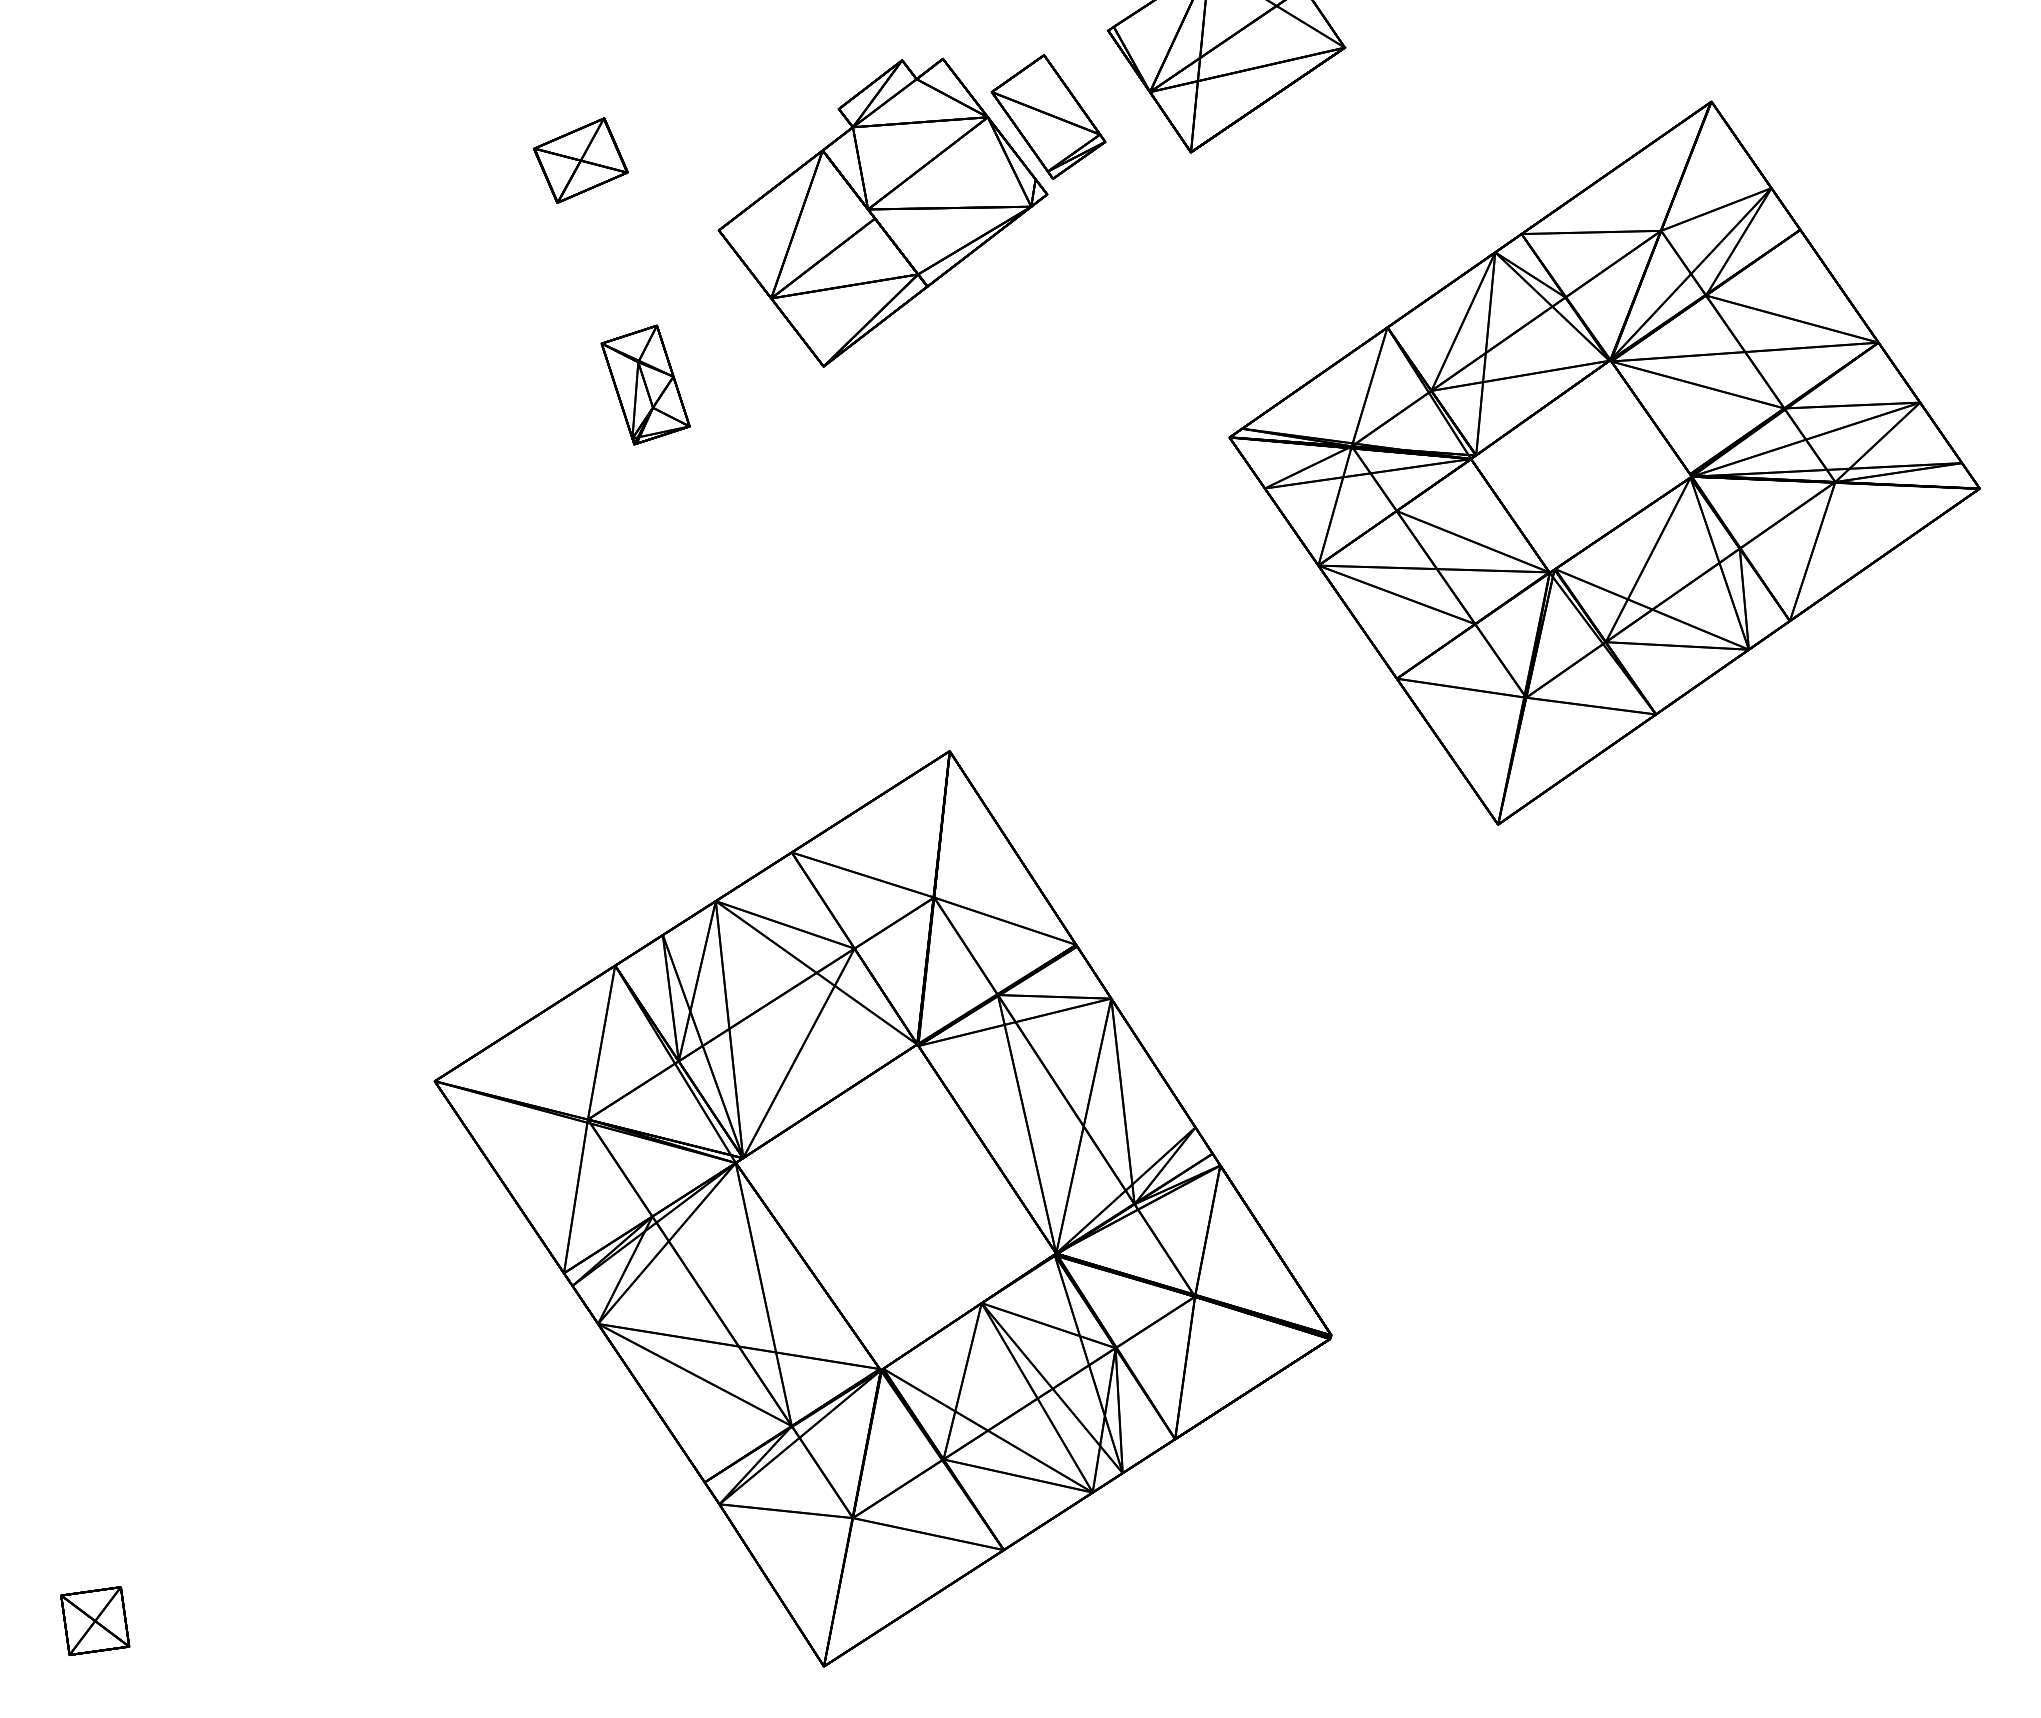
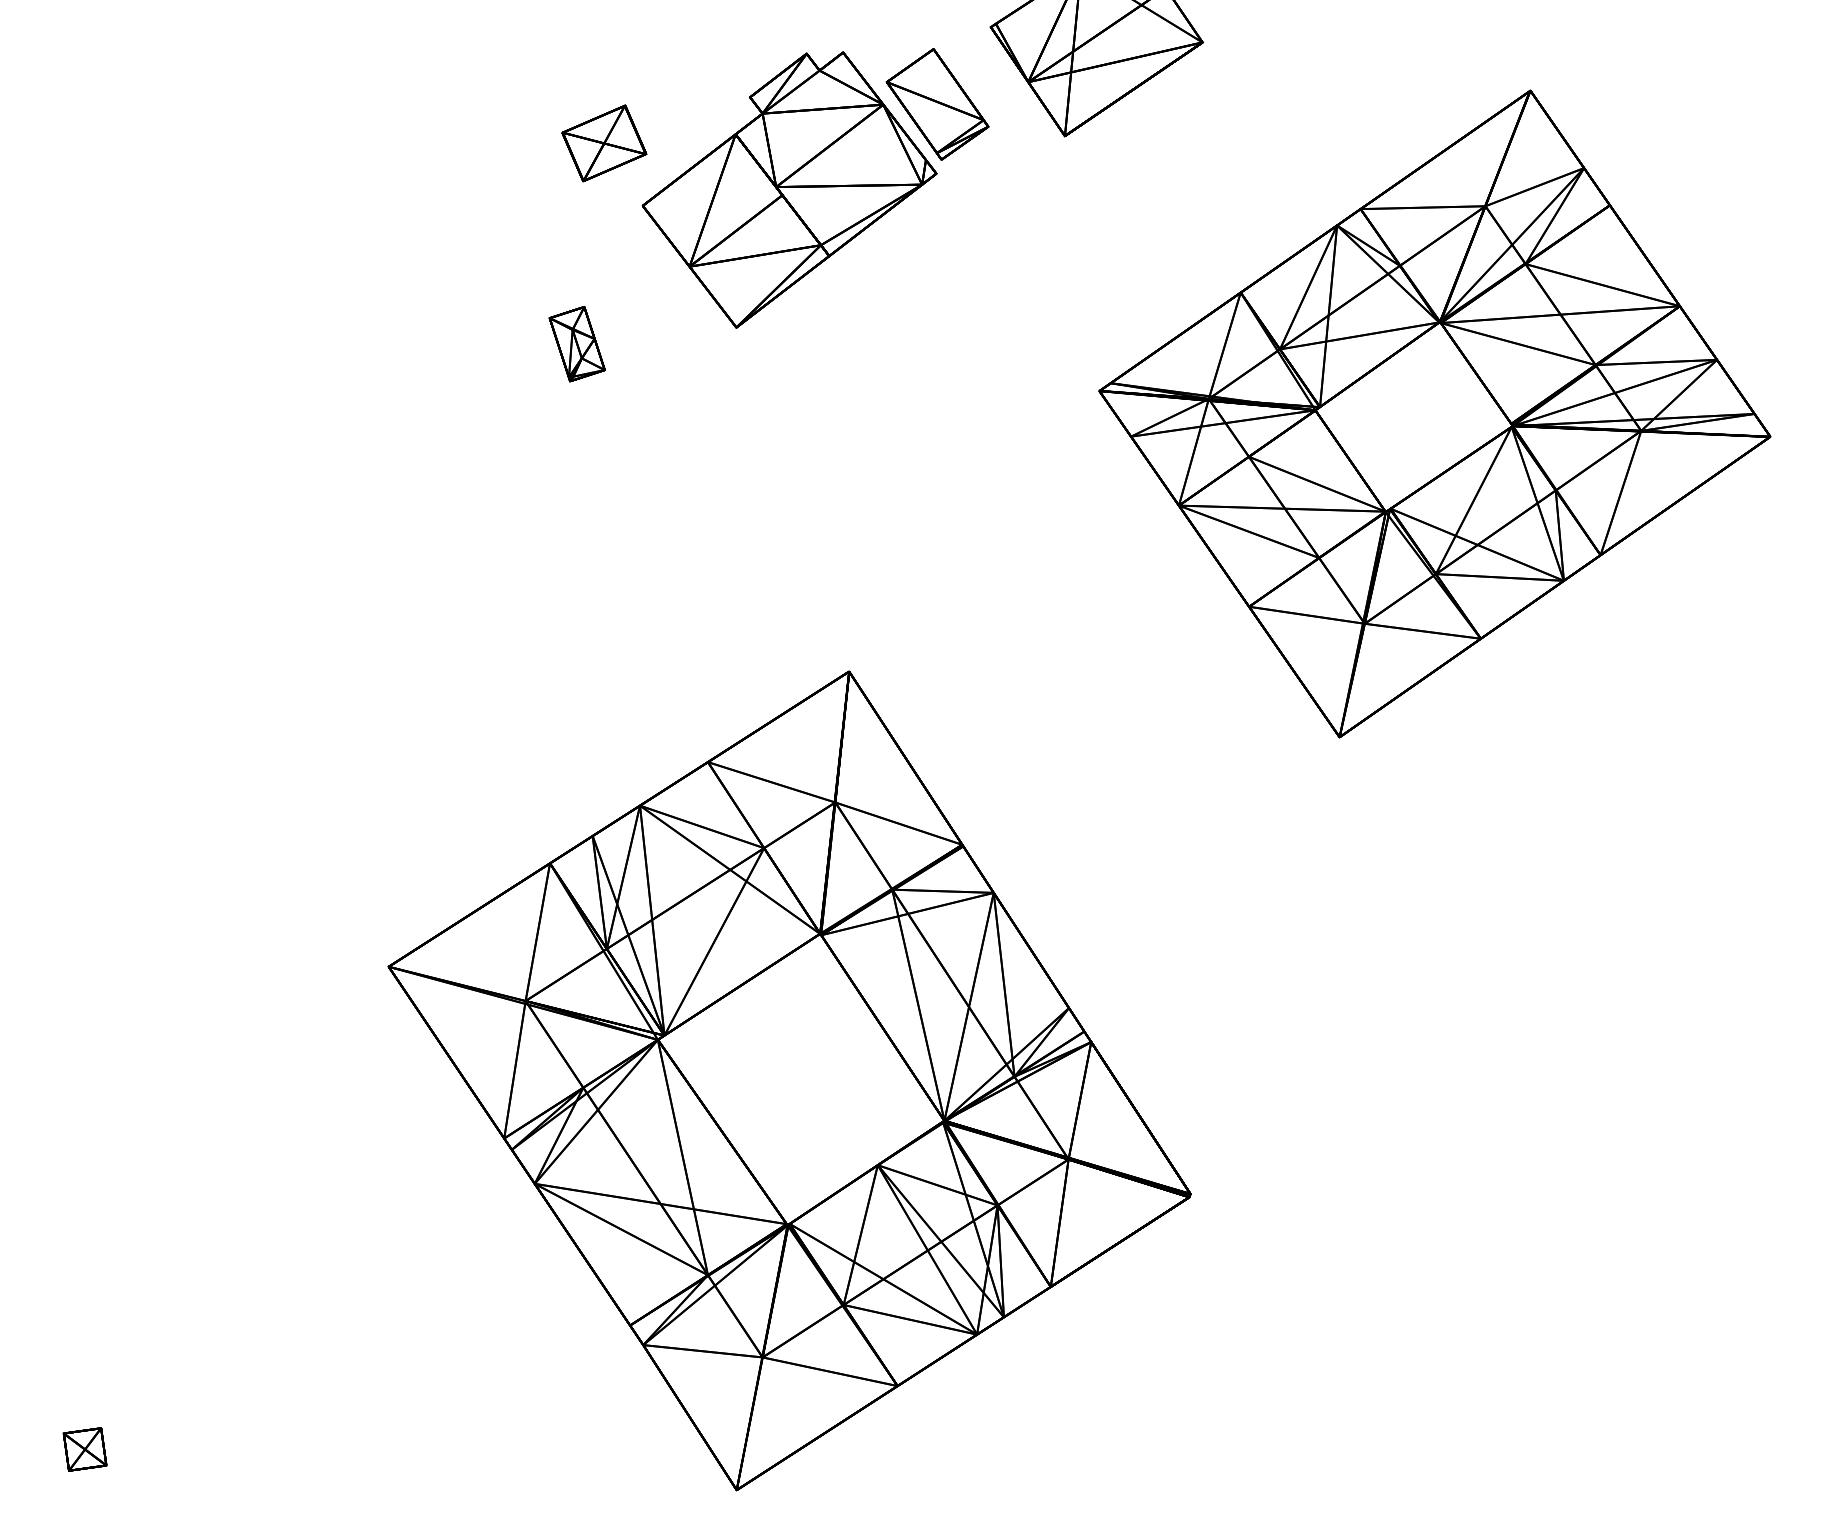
part: (580, 160) -> (603, 143), moved
part: (645, 384) -> (577, 343), size x0.7
part: (95, 1620) -> (85, 1449), size x0.7

